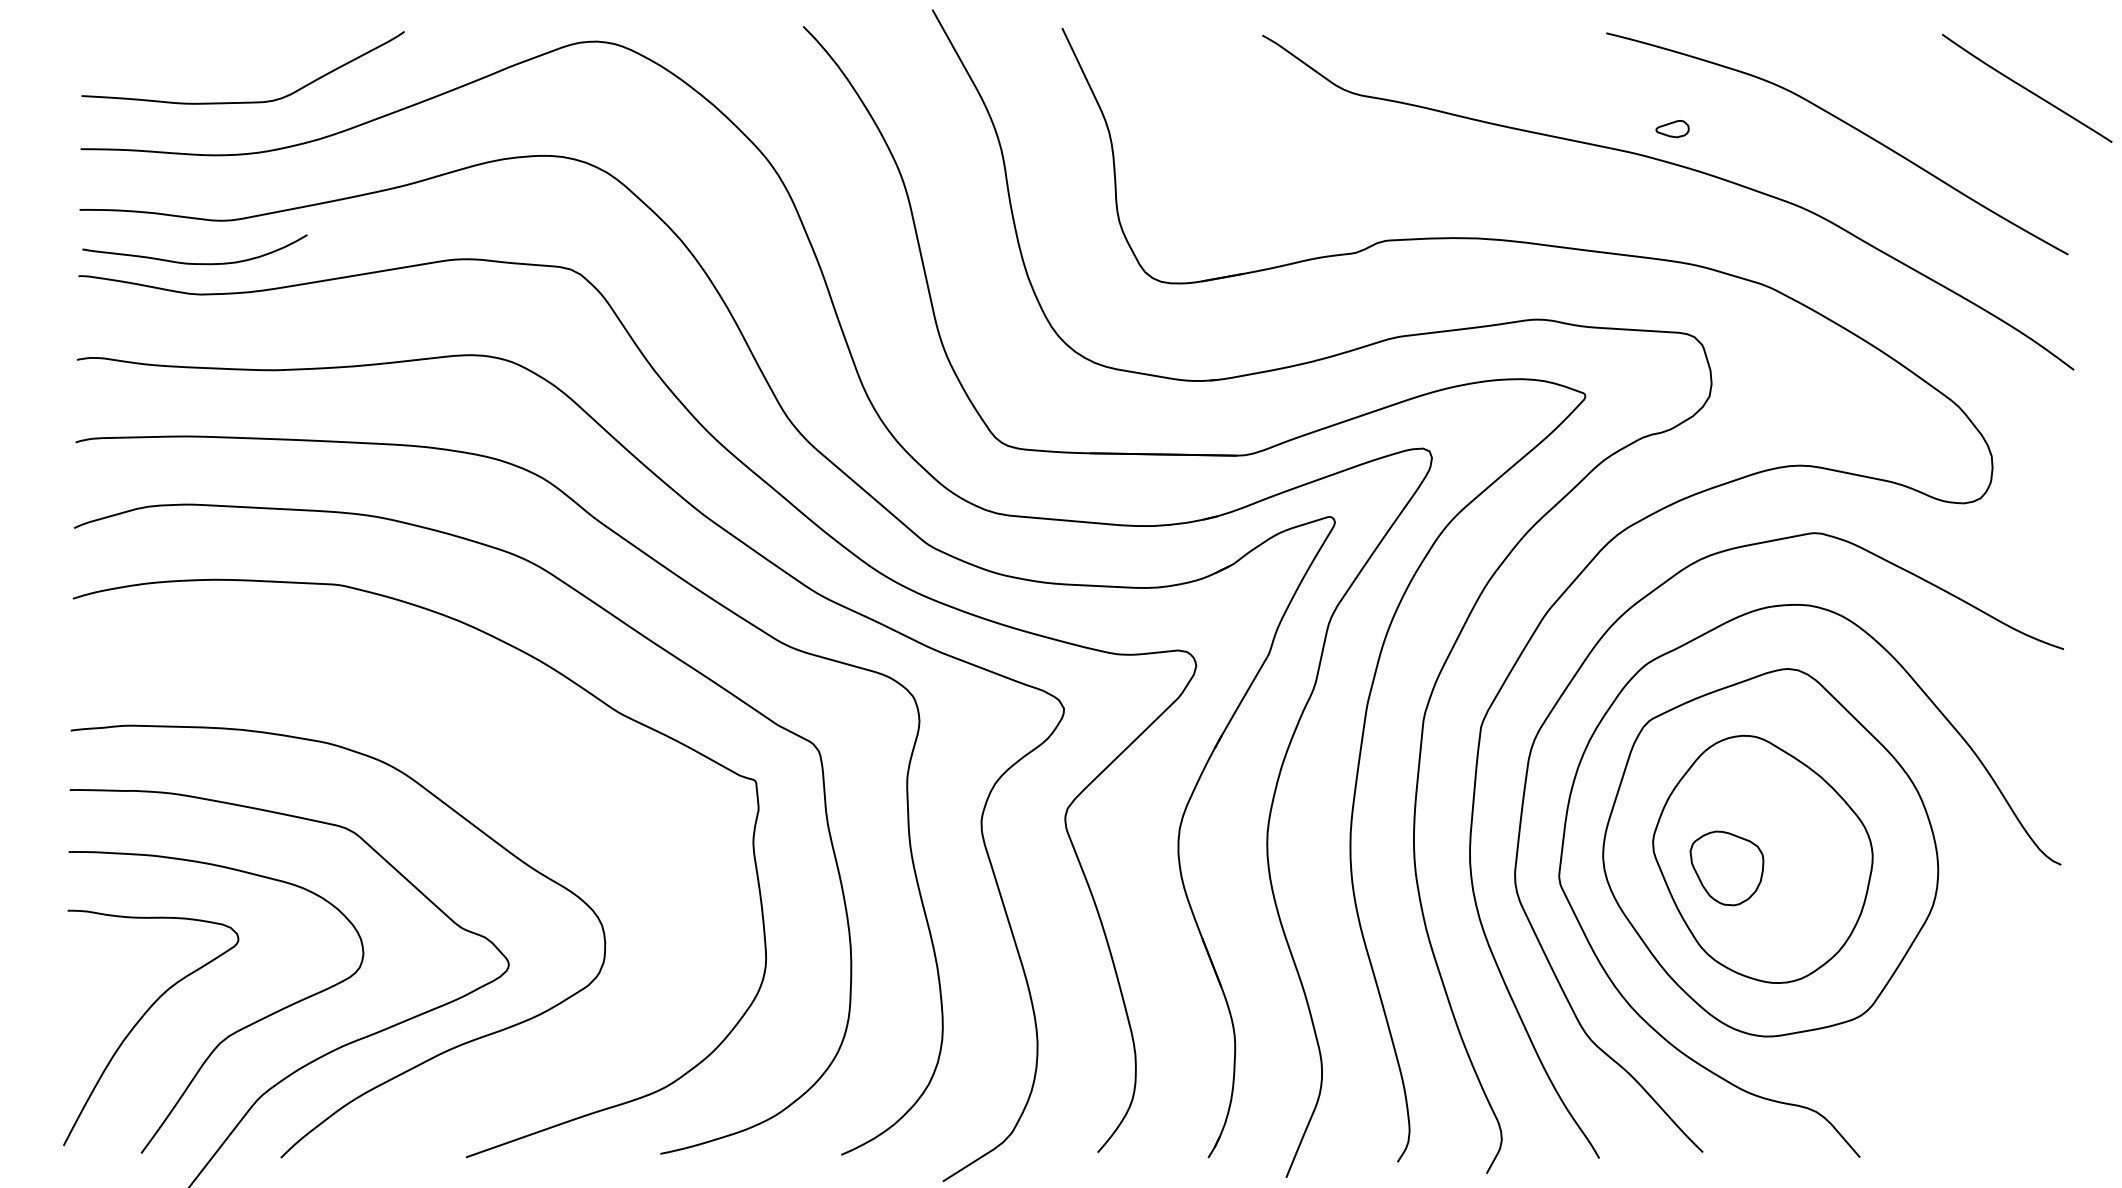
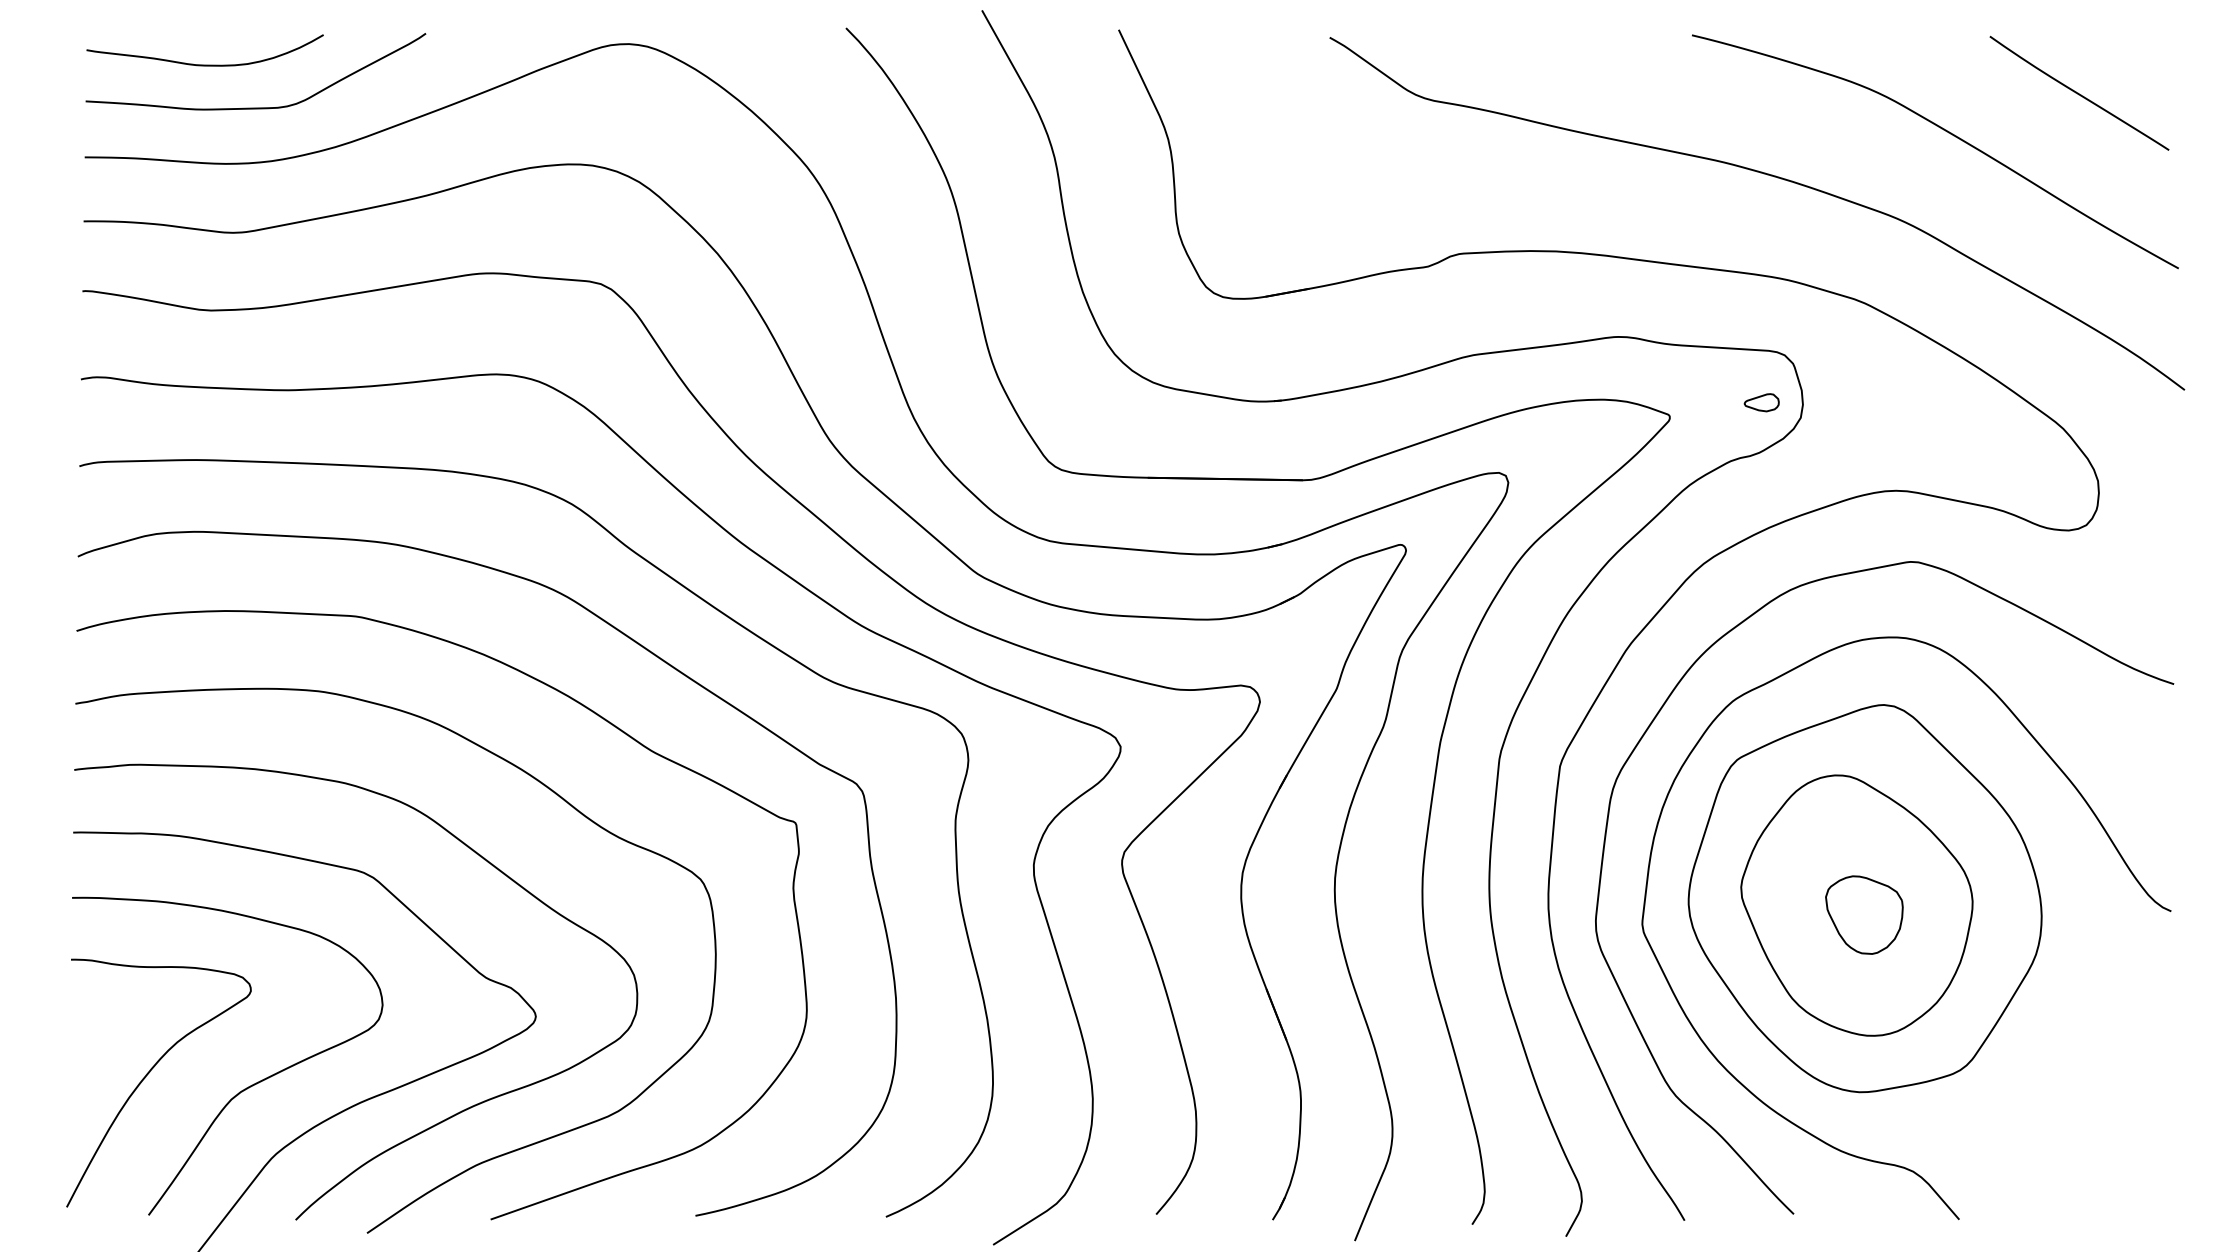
curve: (2025, 87) -> (2077, 92), moved
part: (1672, 129) -> (1761, 403), moved
curve: (190, 262) -> (200, 63), moved
part: (1726, 868) -> (1863, 915), moved
curve: (459, 1101) -> (483, 1160), added

